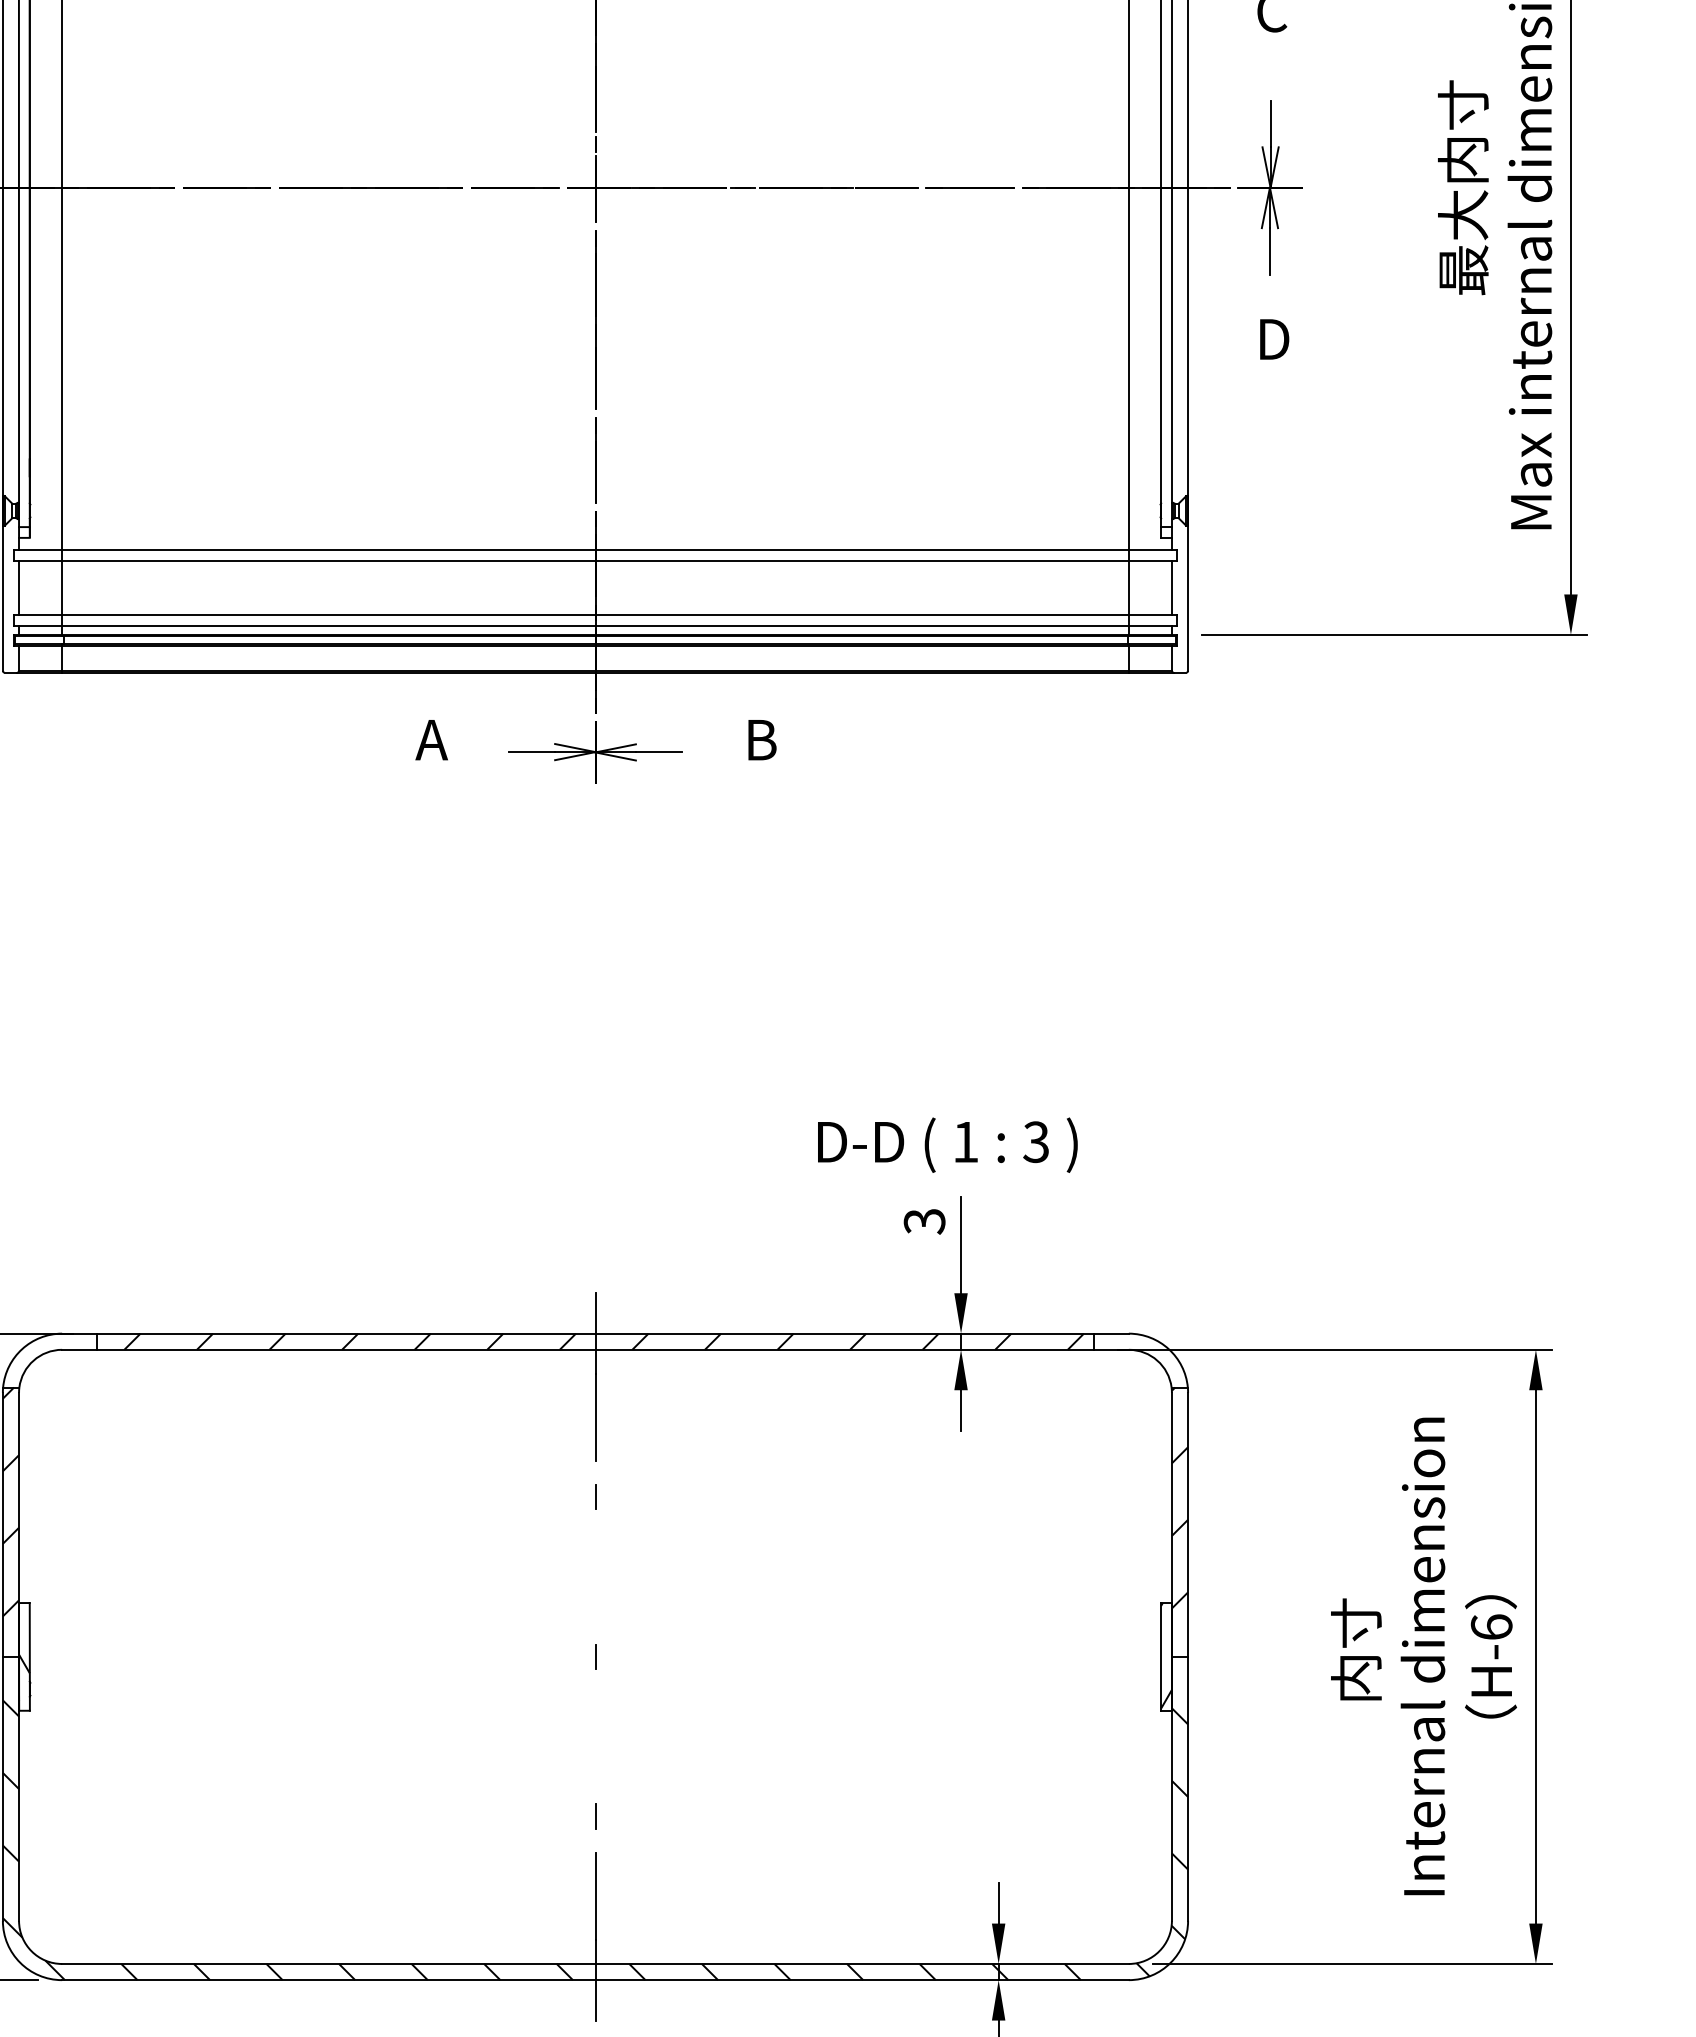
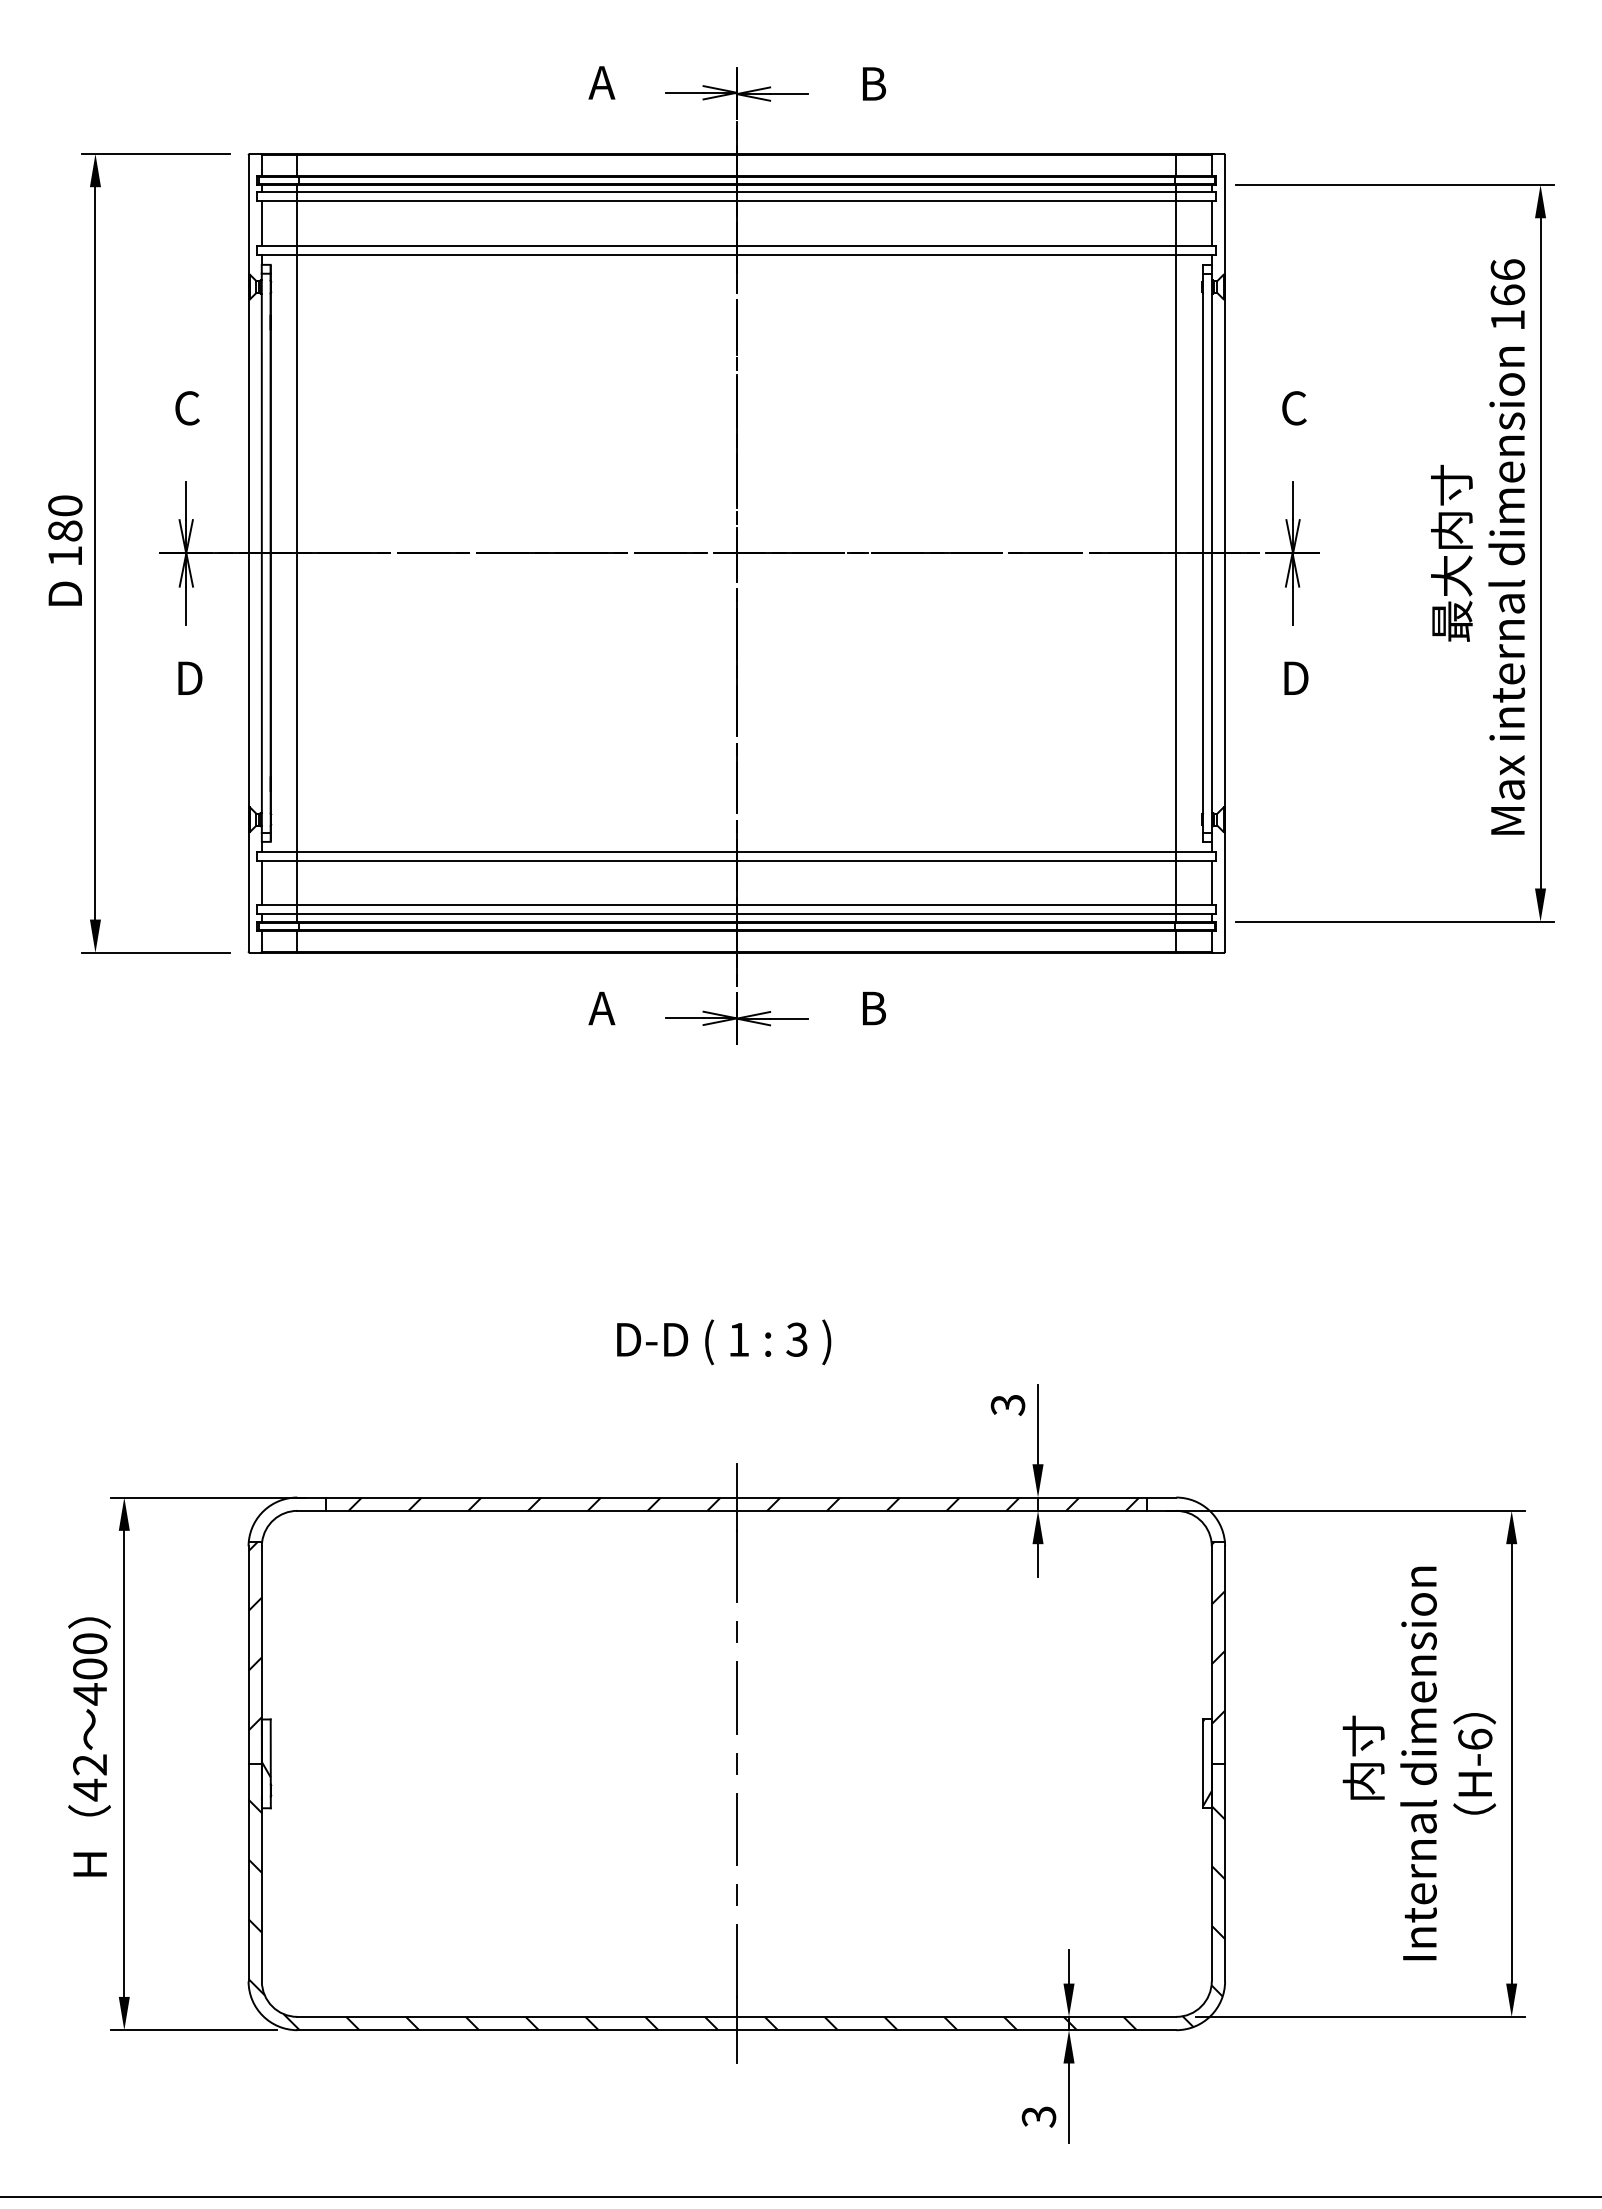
text: (948, 1145) -> (724, 1342), moved
line: (595, 1576) -> (736, 1697), added
line: (595, 1736) -> (736, 1829), added

